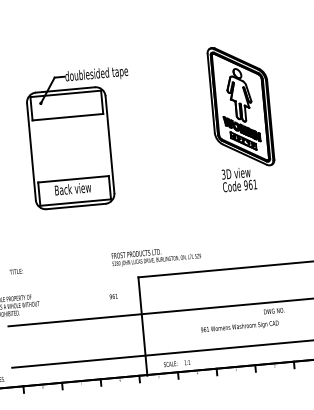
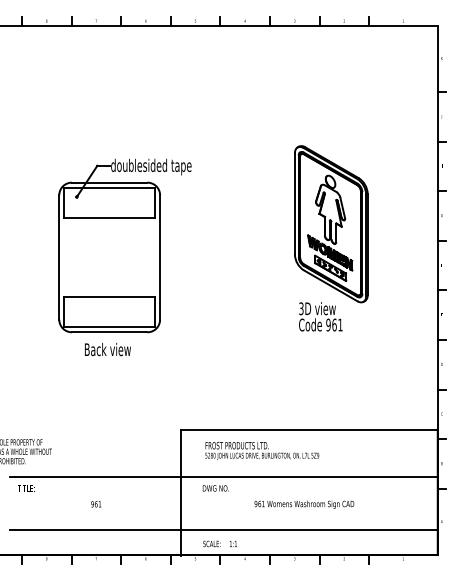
text: (72, 188) -> (107, 349), moved
text: (156, 255) -> (262, 450), moved
text: (16, 271) -> (26, 488), moved
text: (113, 296) -> (96, 504), moved
text: (273, 311) -> (215, 488), moved

